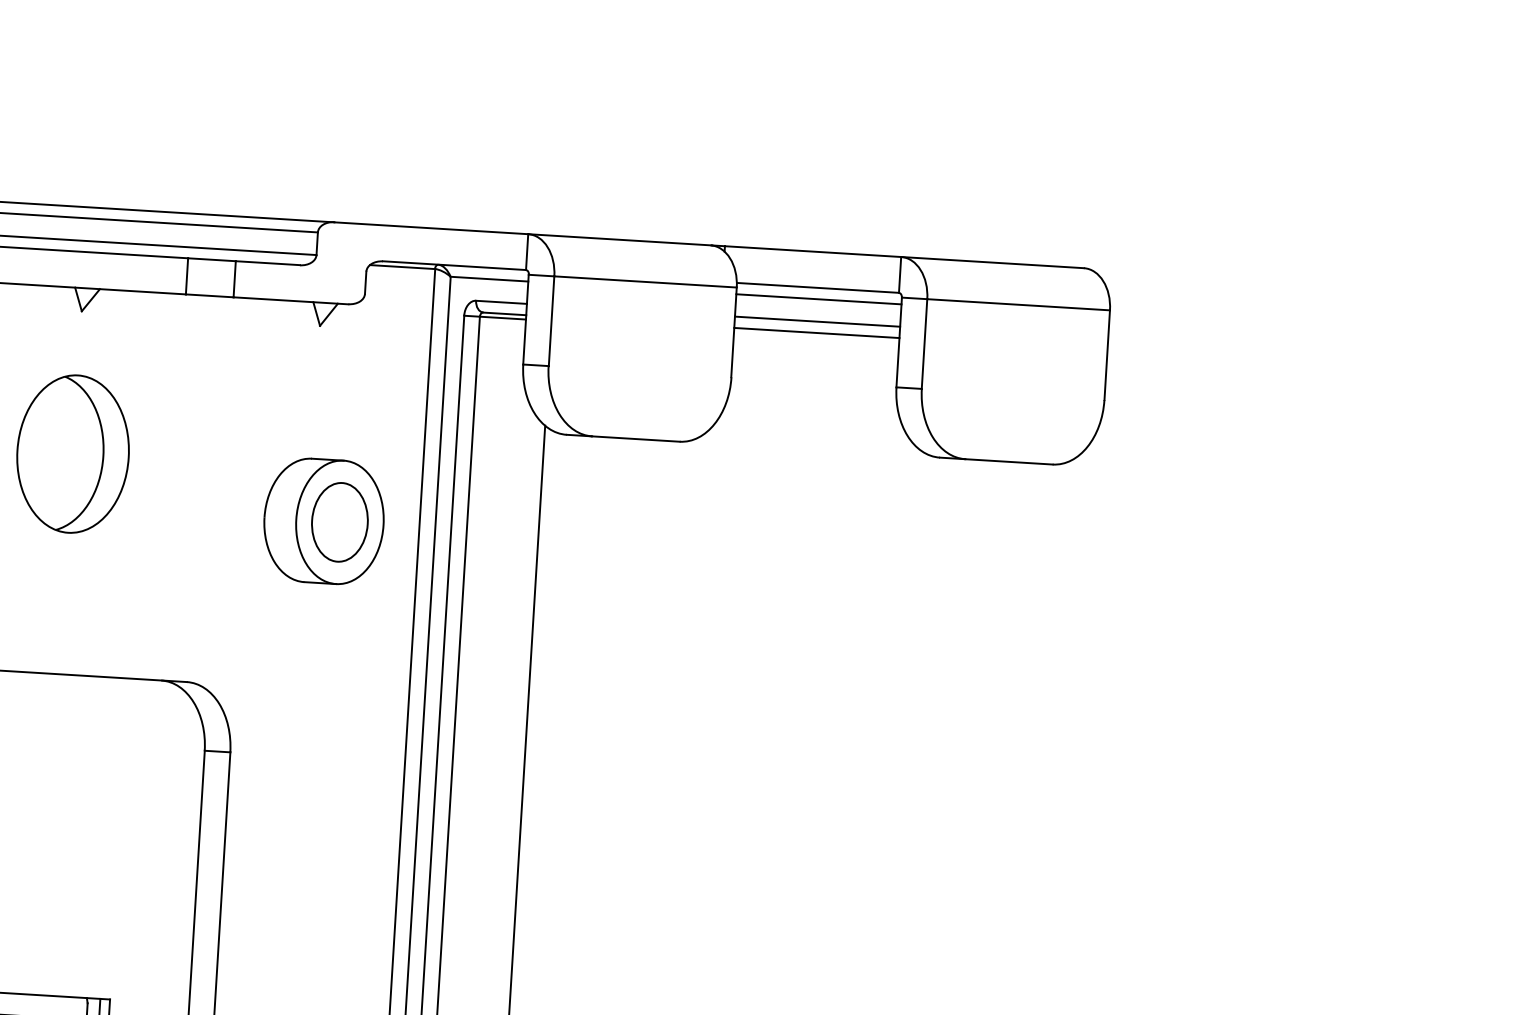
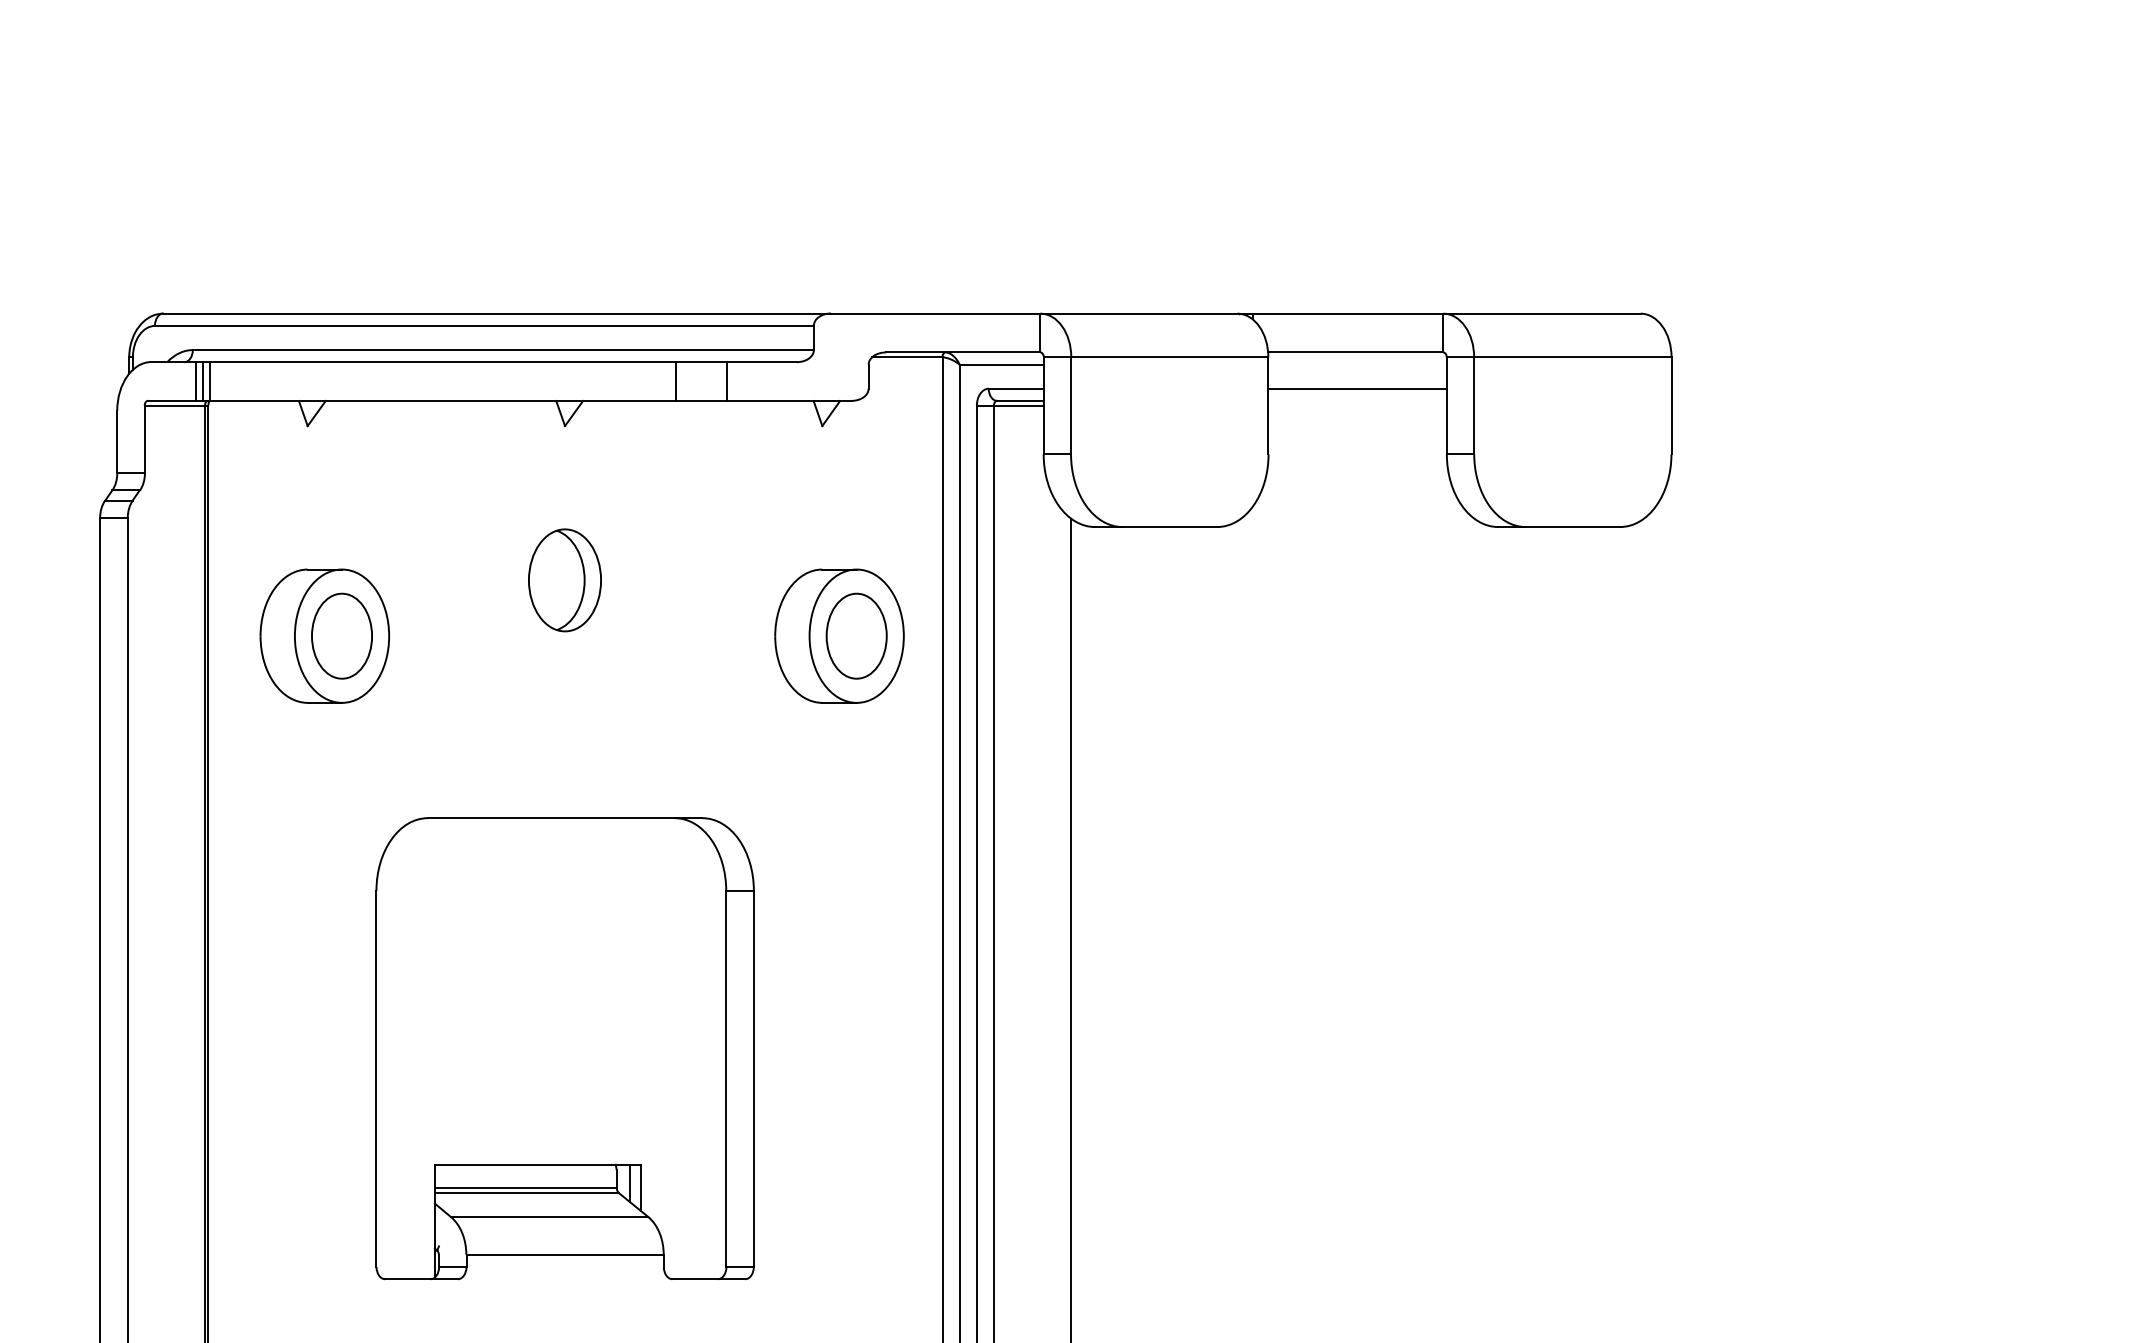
line: (818, 299) -> (1357, 364), removed
line: (816, 333) -> (1357, 401), removed
part: (72, 454) -> (564, 580), size x0.6

